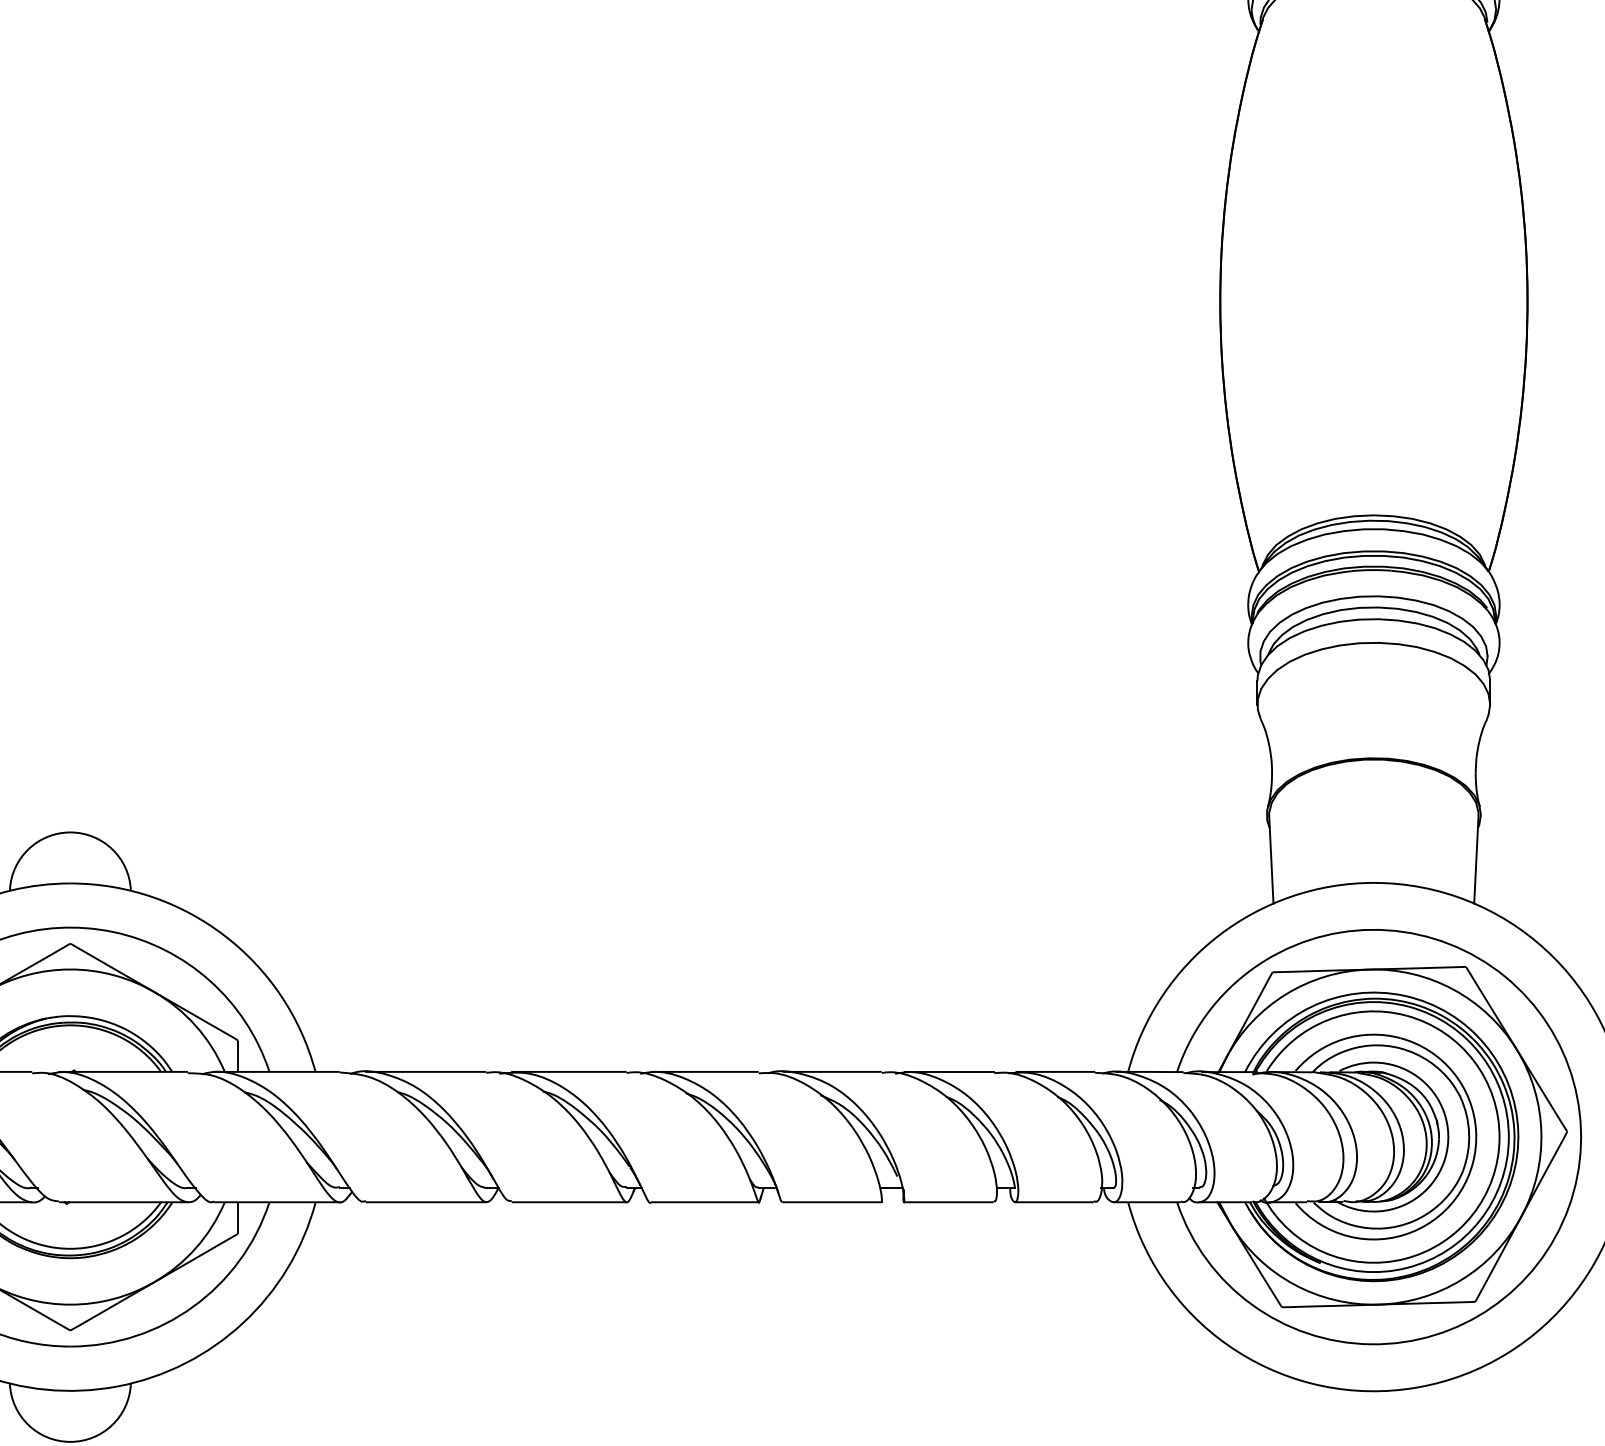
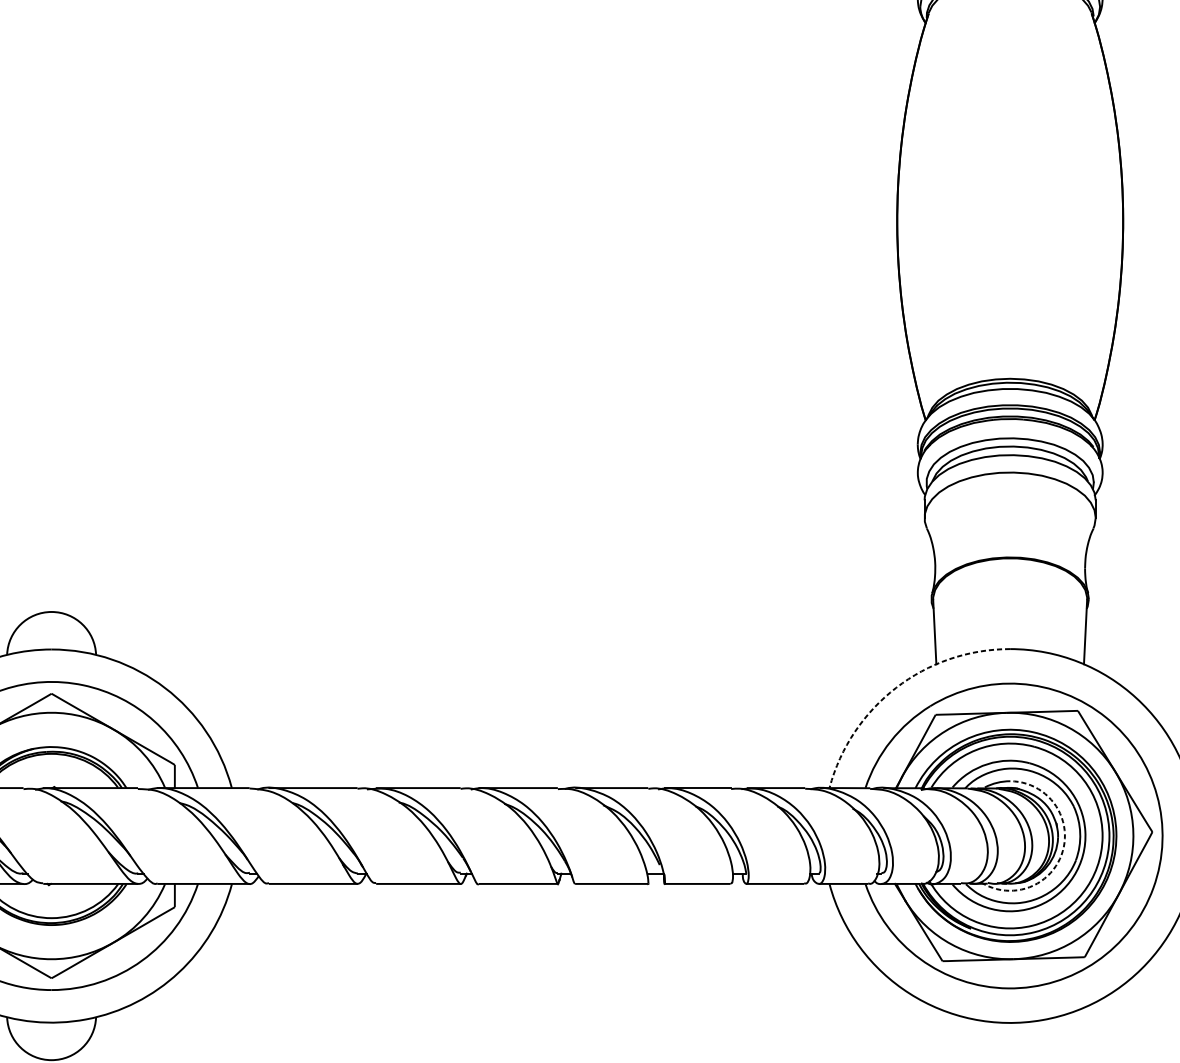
arc: (1218, 935) -> (895, 687), solid -> dashed
arc: (1445, 1157) -> (1062, 851), solid -> dashed

